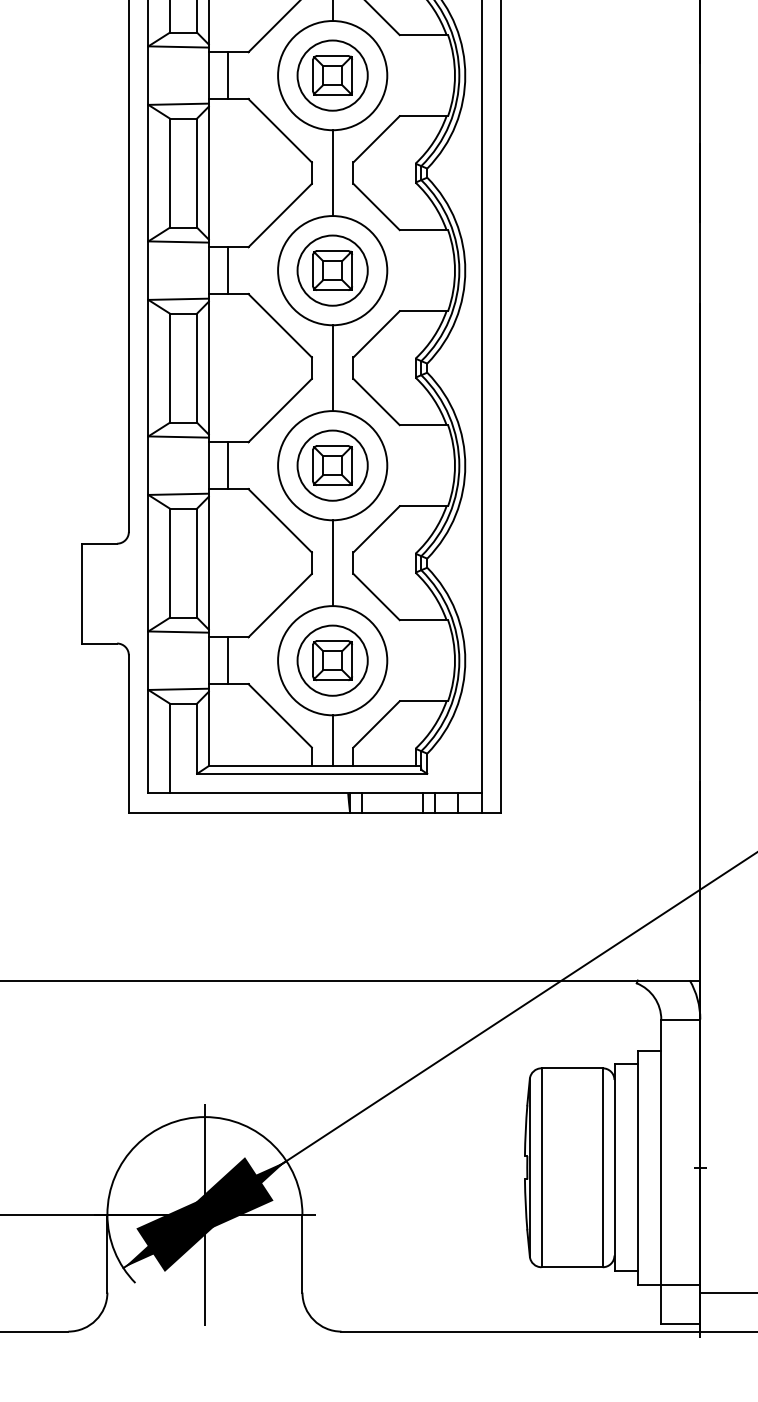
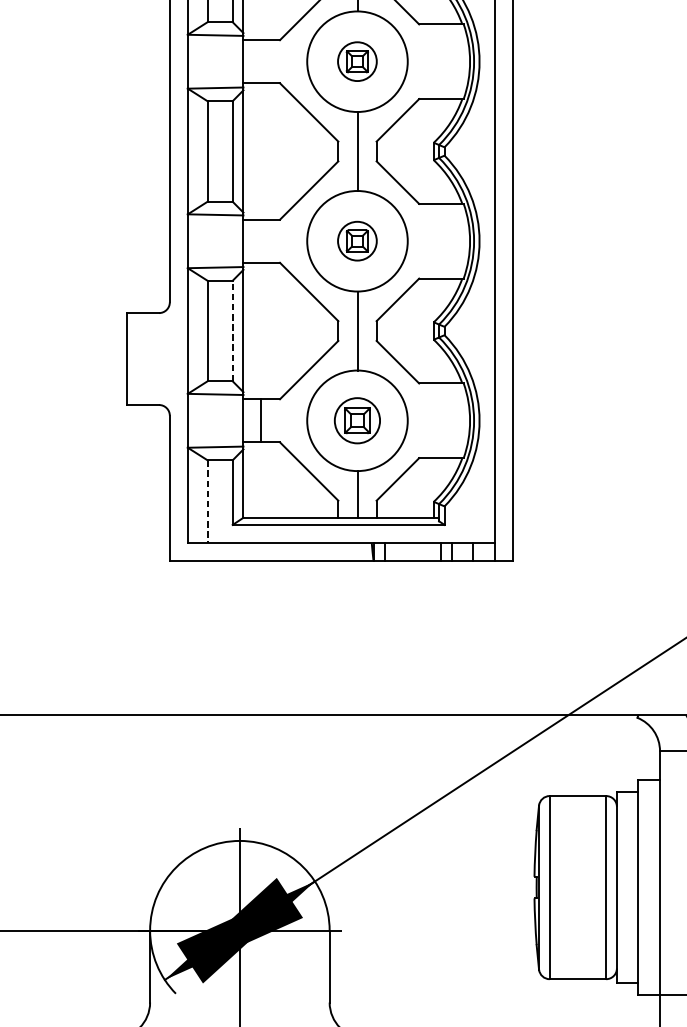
line: (228, 270) -> (261, 61), removed
part: (332, 270) -> (357, 61), size x0.6
line: (228, 465) -> (261, 241), removed
part: (332, 465) -> (357, 241), size x0.6
line: (197, 563) -> (233, 331), solid -> dashed
part: (332, 660) -> (357, 420), size x0.7
line: (169, 748) -> (207, 501), solid -> dashed

